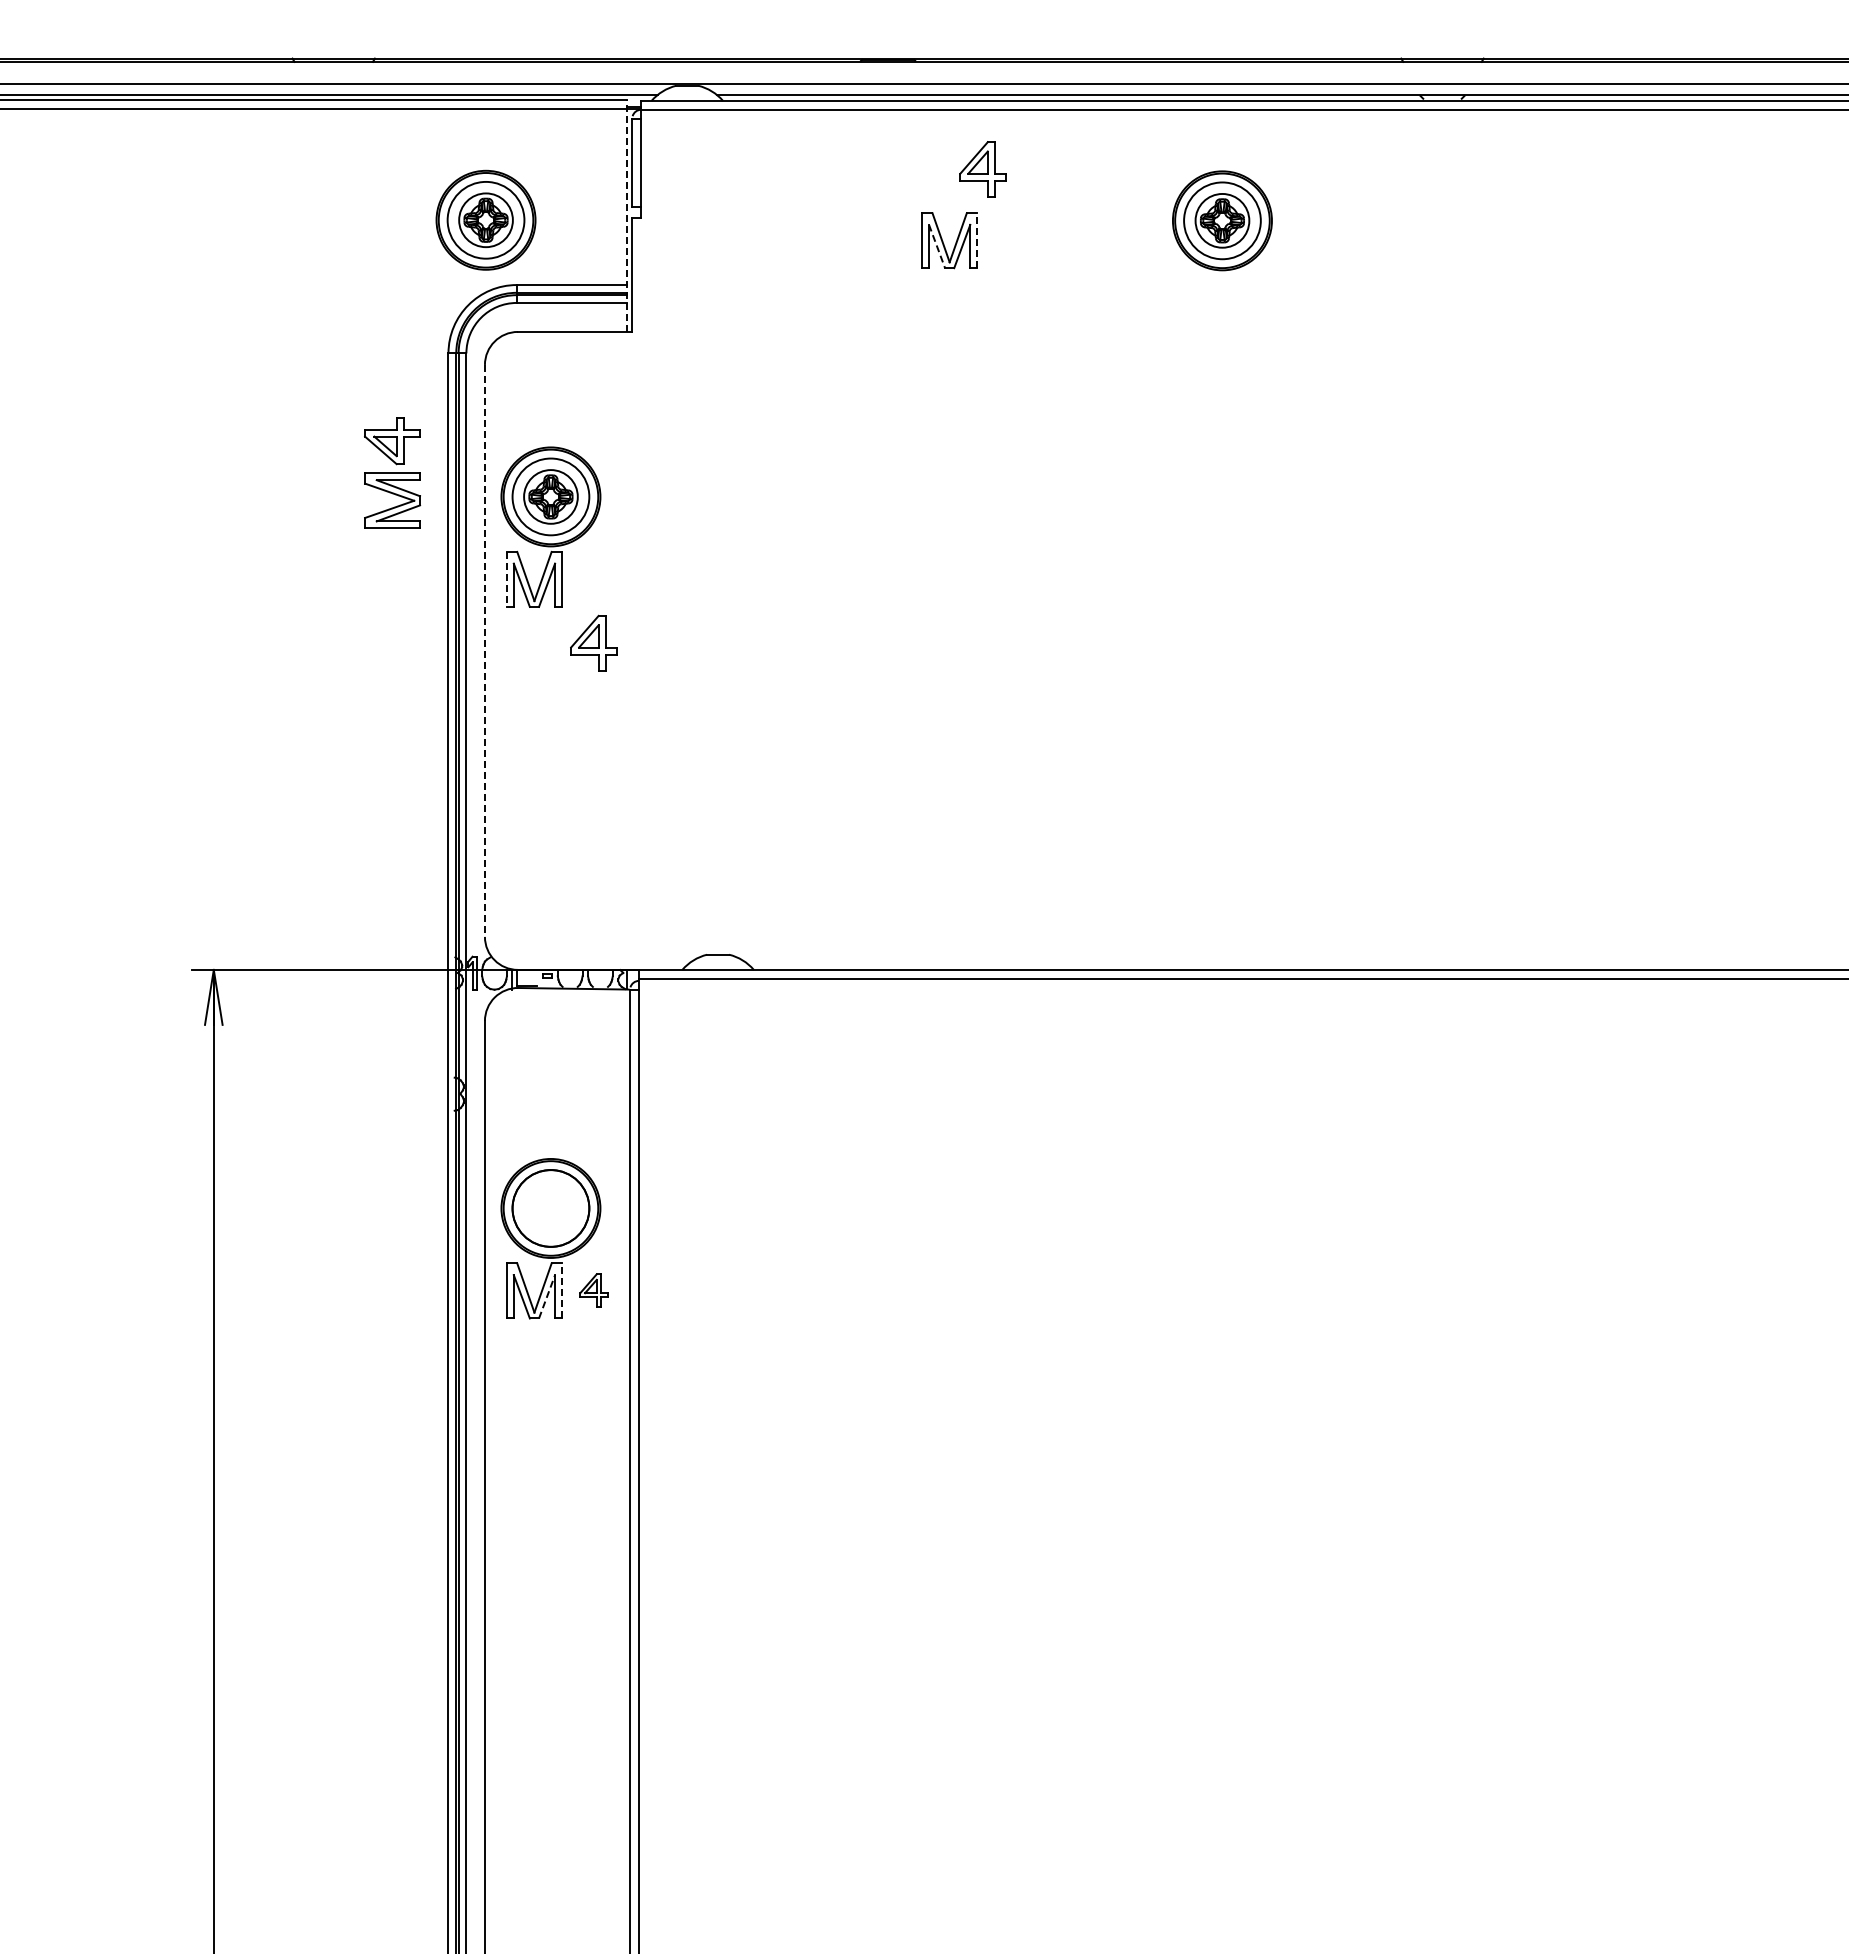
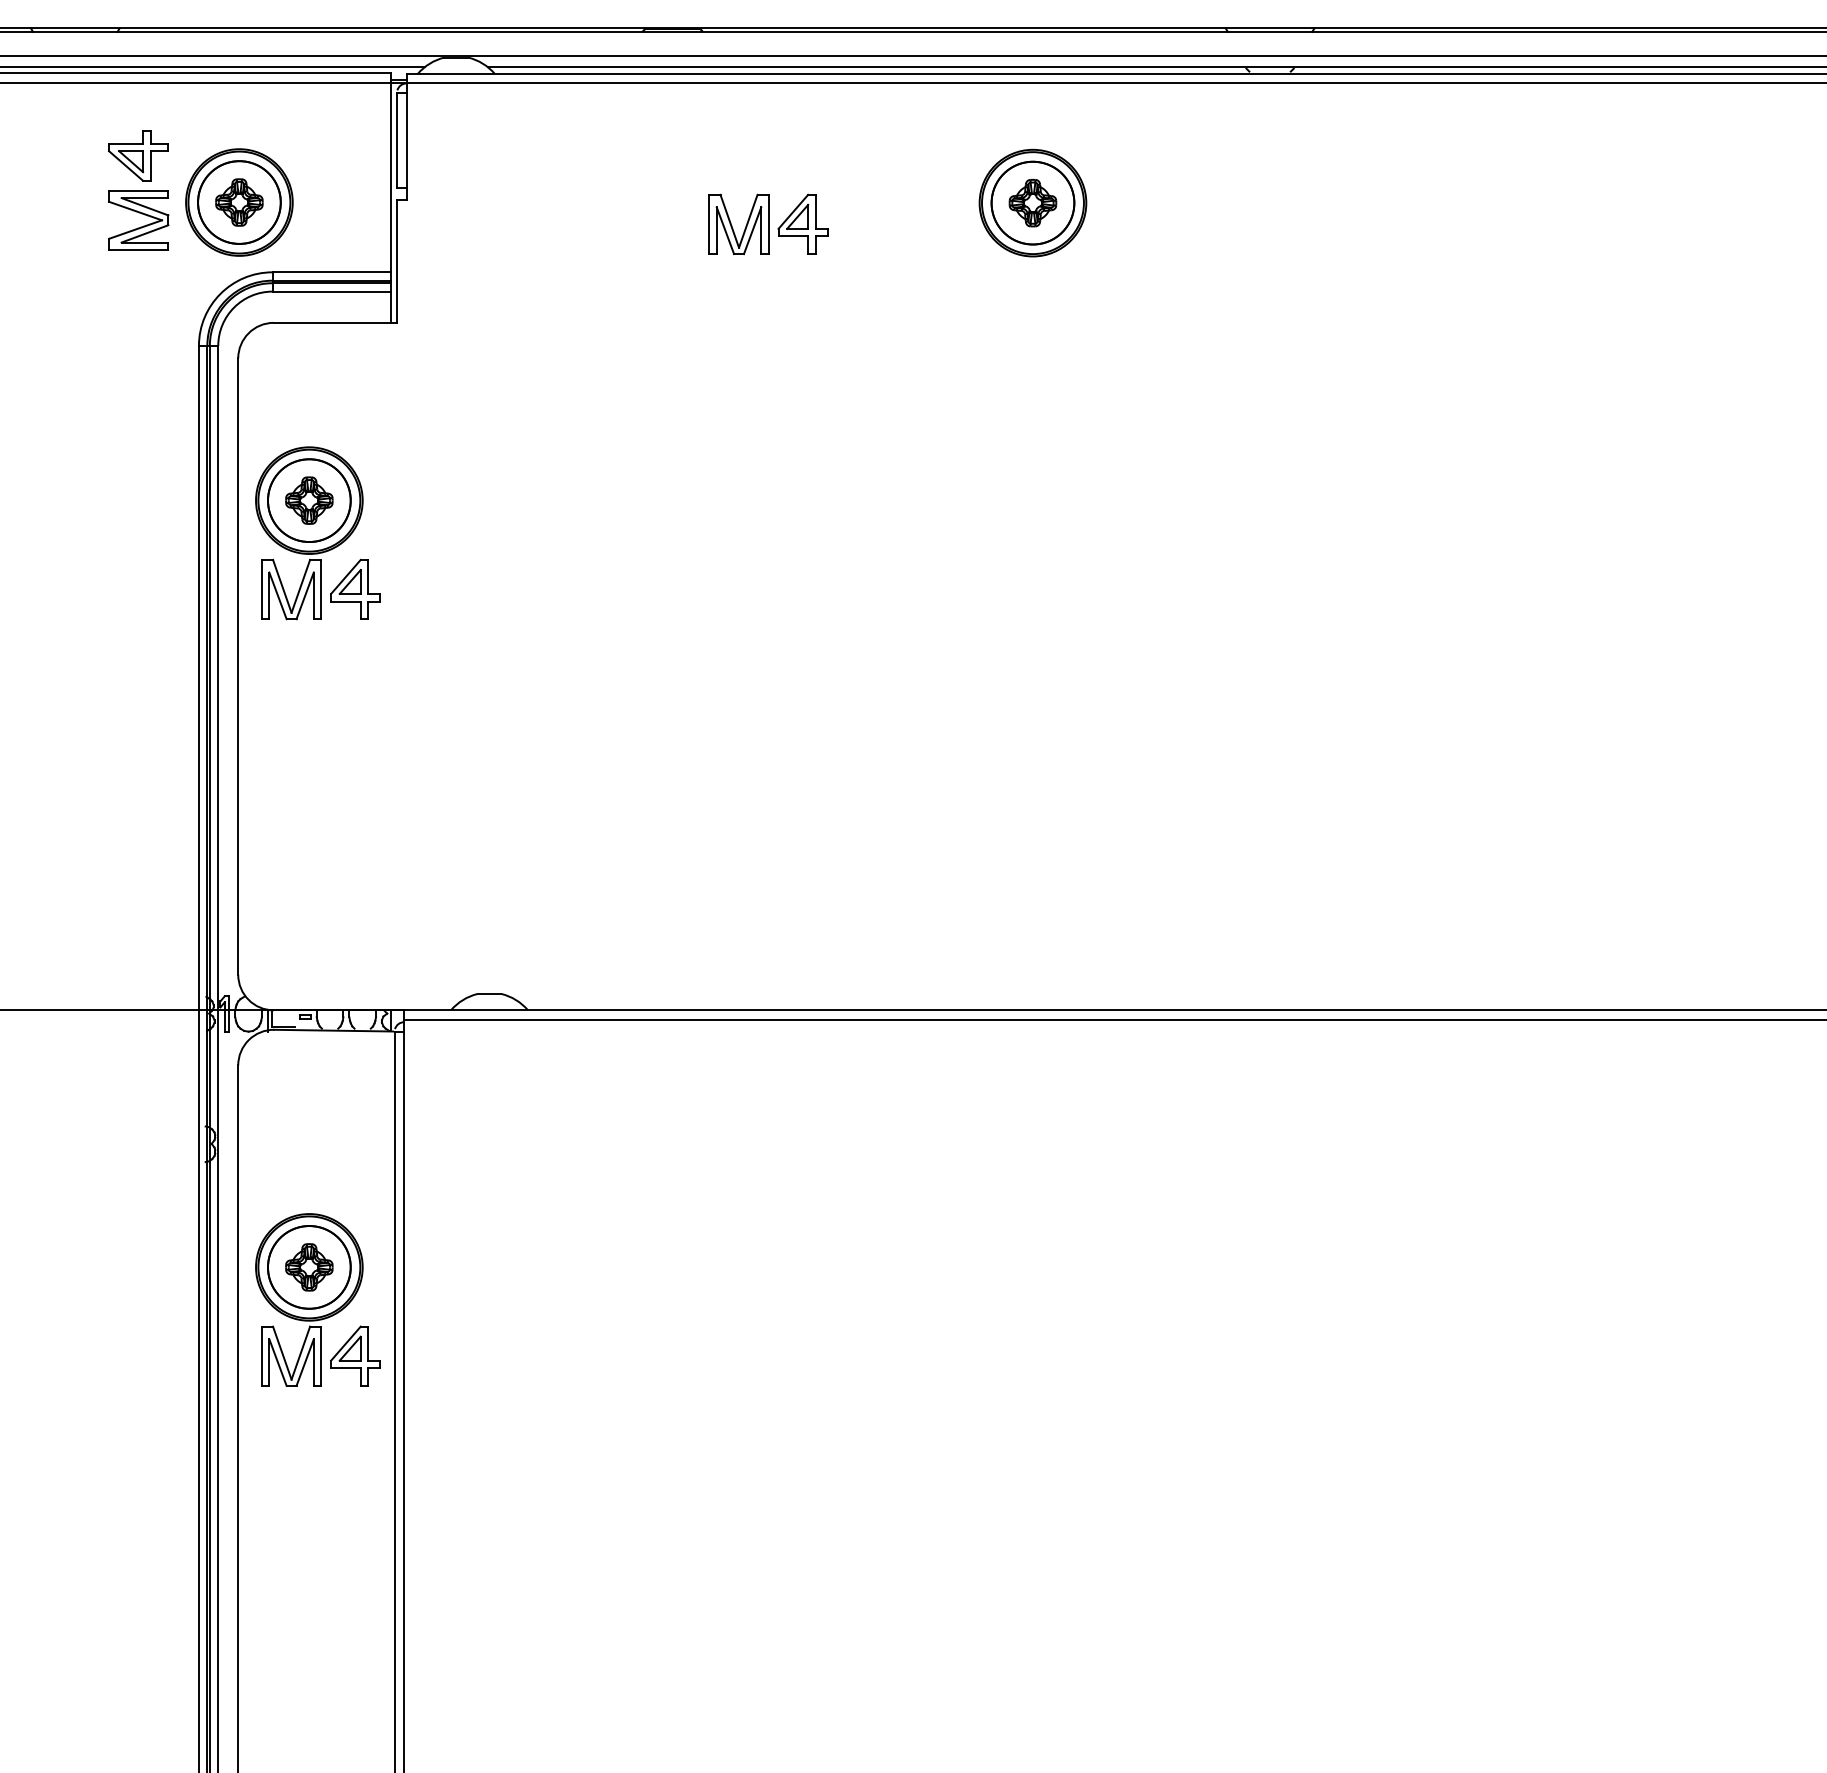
part: (982, 169) -> (802, 224), moved
line: (626, 216) -> (390, 198), dashed -> solid
circle: (485, 219) -> (238, 201), size x1.43
circle: (1222, 220) -> (1033, 202), size x1.43
line: (977, 240) -> (769, 224), dashed -> solid
line: (937, 246) -> (725, 230), dashed -> solid
part: (392, 472) -> (138, 189), moved
circle: (550, 496) -> (308, 500), size x1.43
line: (506, 579) -> (261, 589), dashed -> solid
part: (593, 642) -> (355, 588), moved
line: (484, 650) -> (237, 666), dashed -> solid
part: (550, 1208) -> (308, 1267), added
line: (561, 1290) -> (320, 1355), dashed -> solid
part: (593, 1290) -> (355, 1355), size x1.67
line: (547, 1296) -> (305, 1362), dashed -> solid

